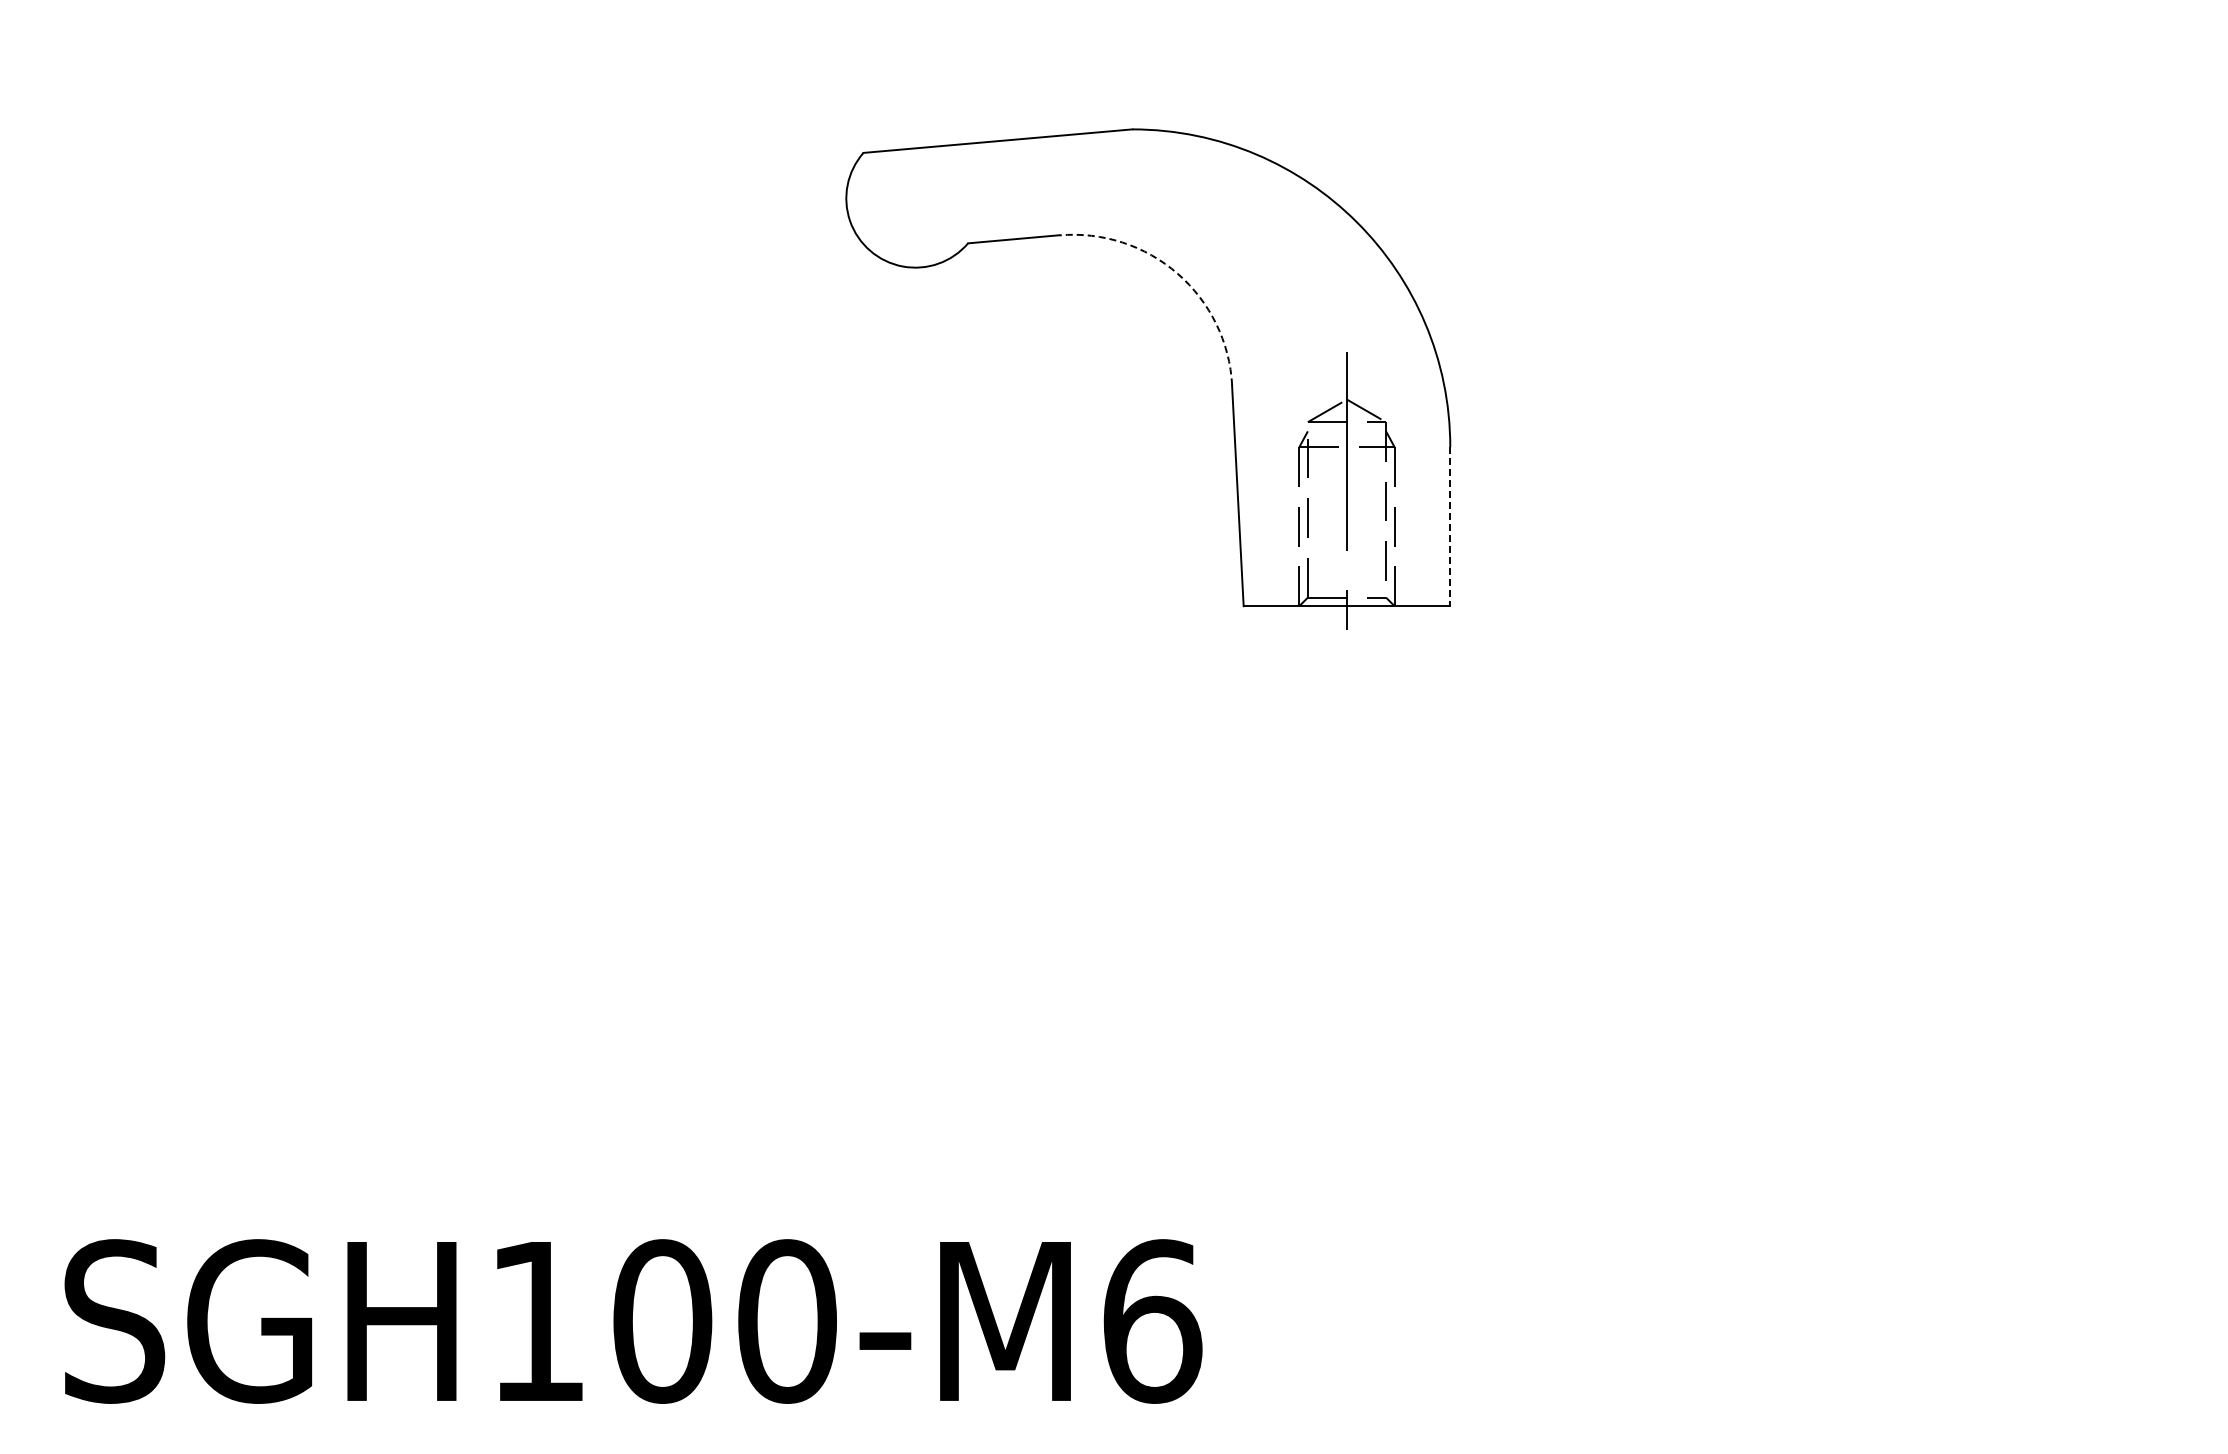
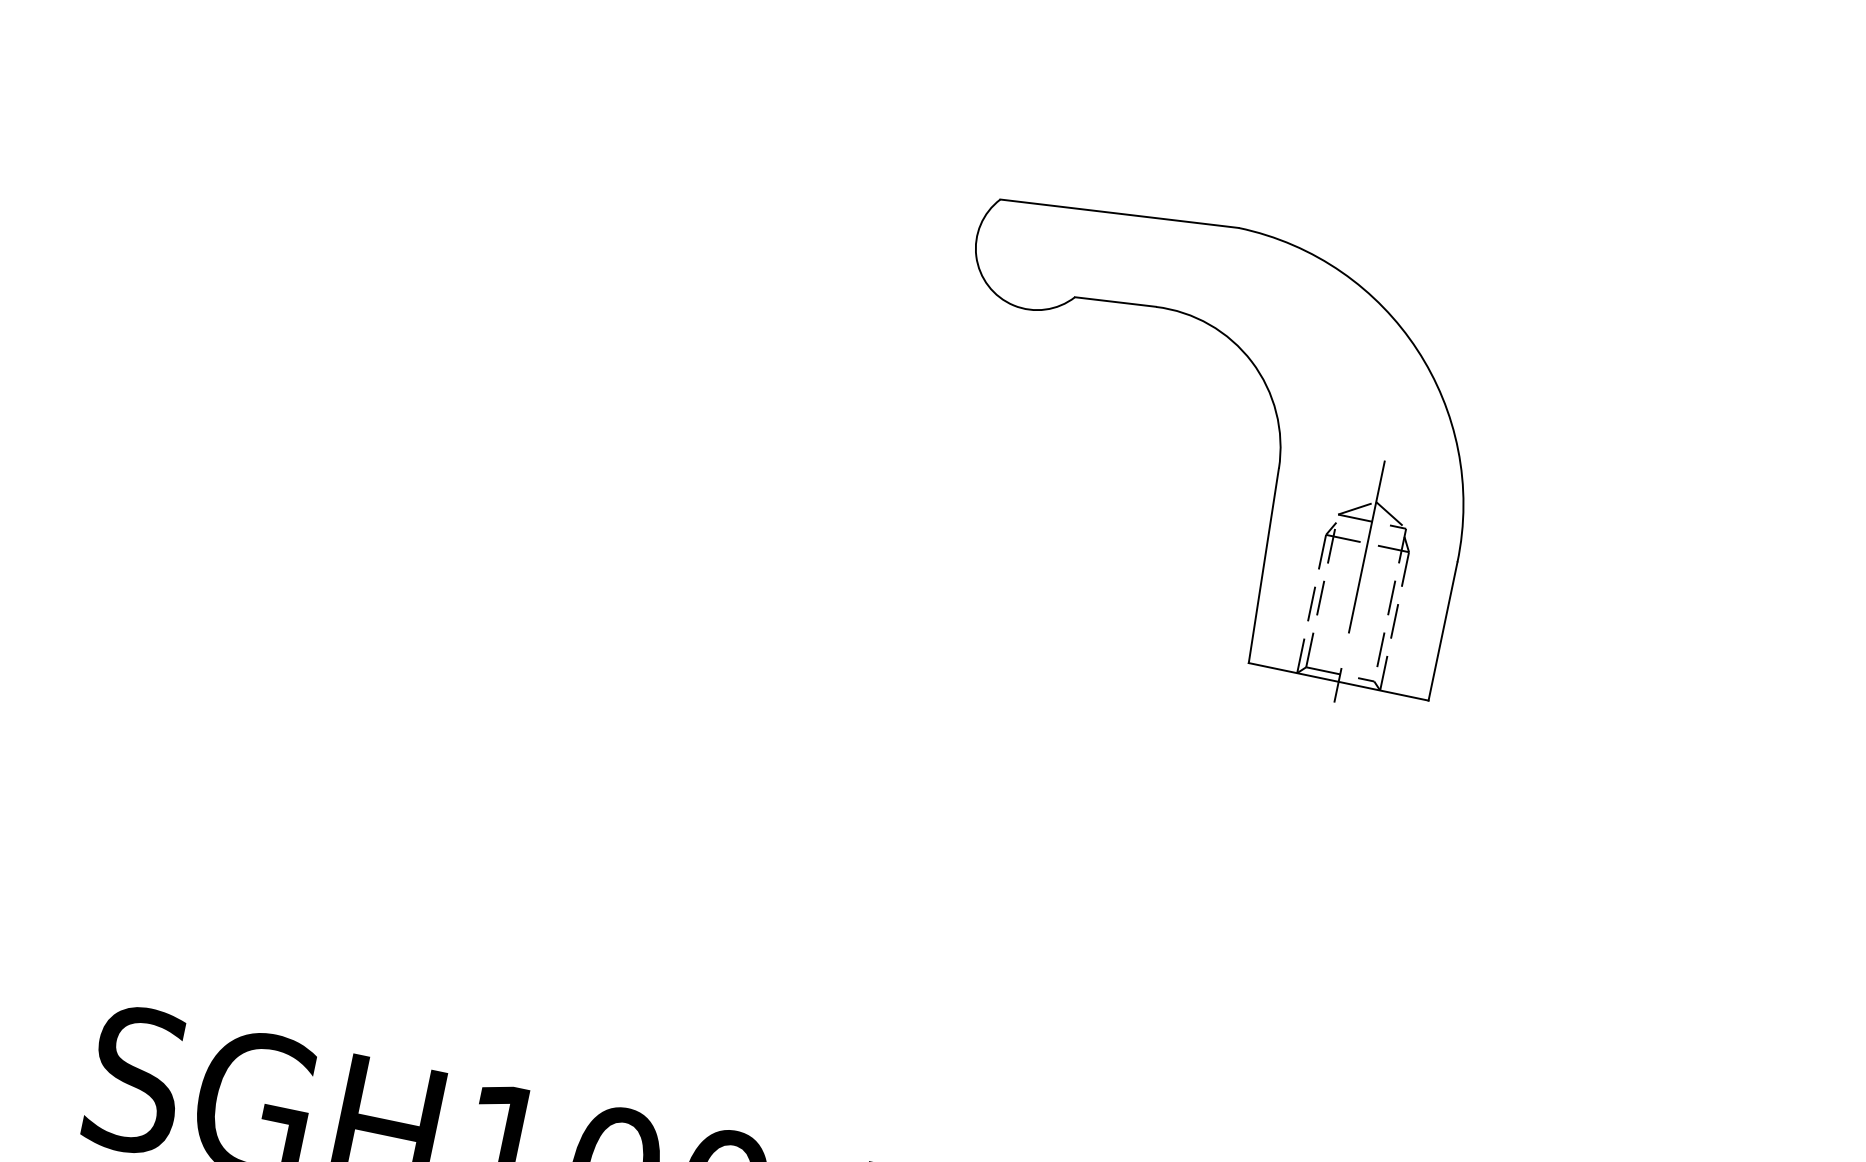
arc: (1177, 273) -> (1251, 361), dashed -> solid
line: (1450, 527) -> (1443, 632), dashed -> solid

